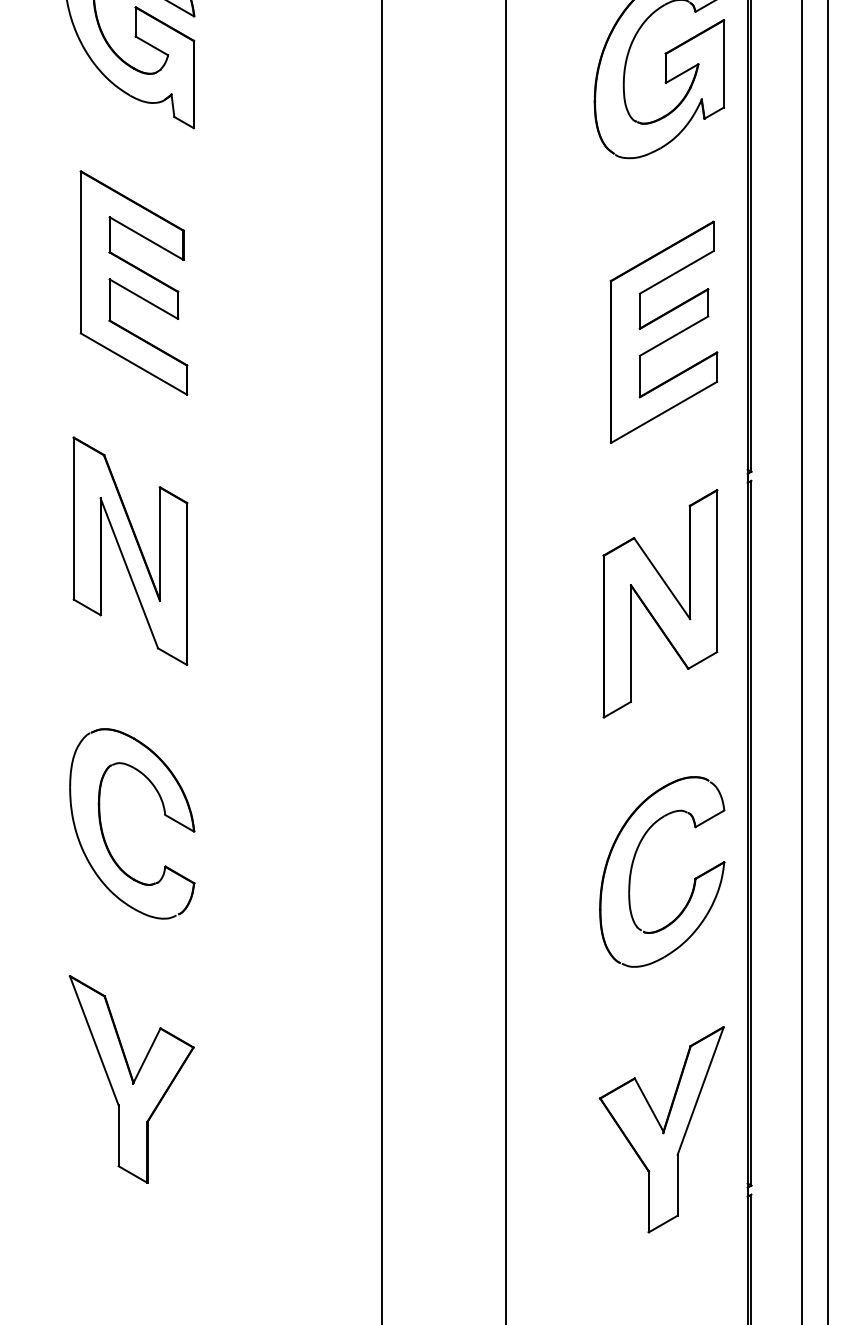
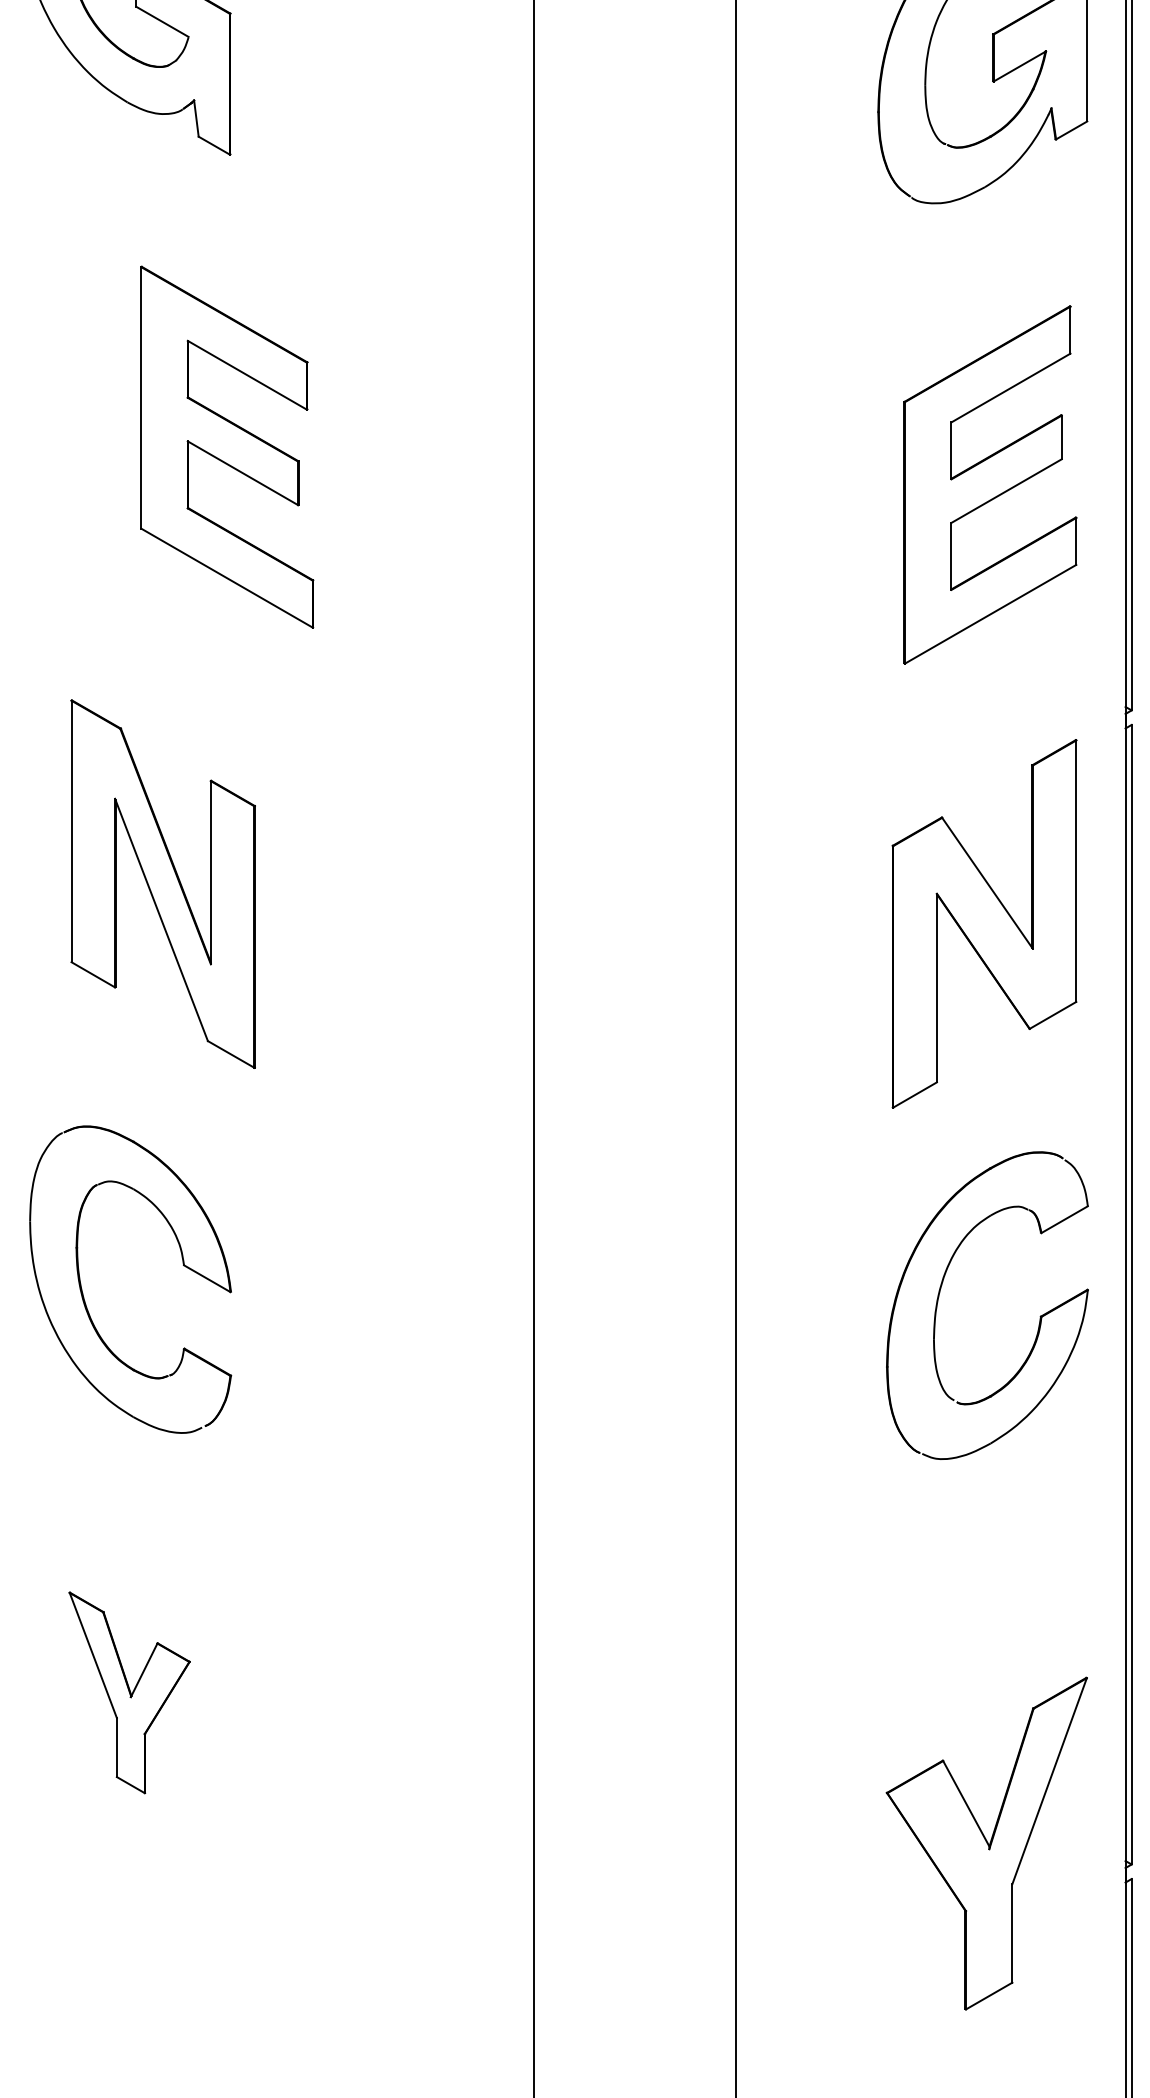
part: (133, 282) -> (226, 446), moved
part: (130, 550) -> (163, 882), moved
part: (633, 864) -> (941, 1293), moved
part: (131, 1079) -> (129, 1692), size x0.6
part: (661, 1129) -> (986, 1843), moved

